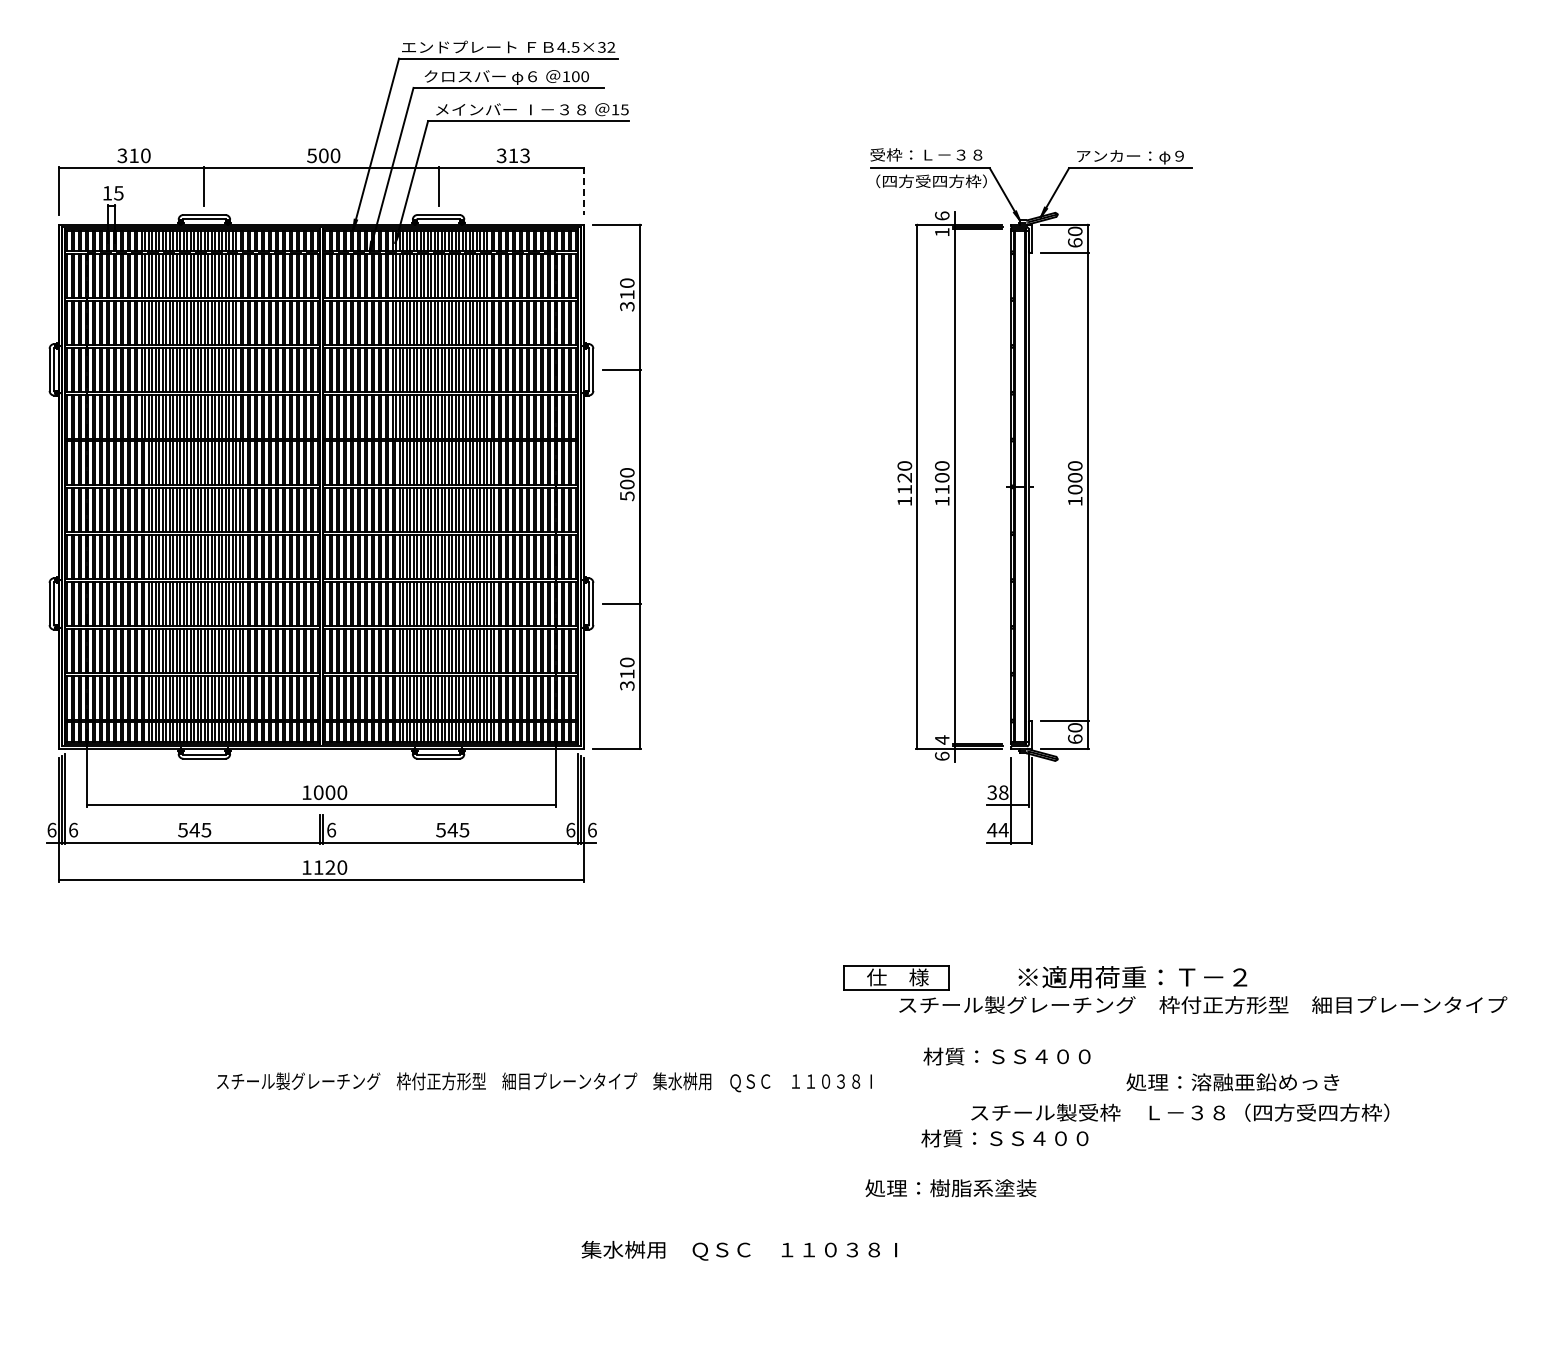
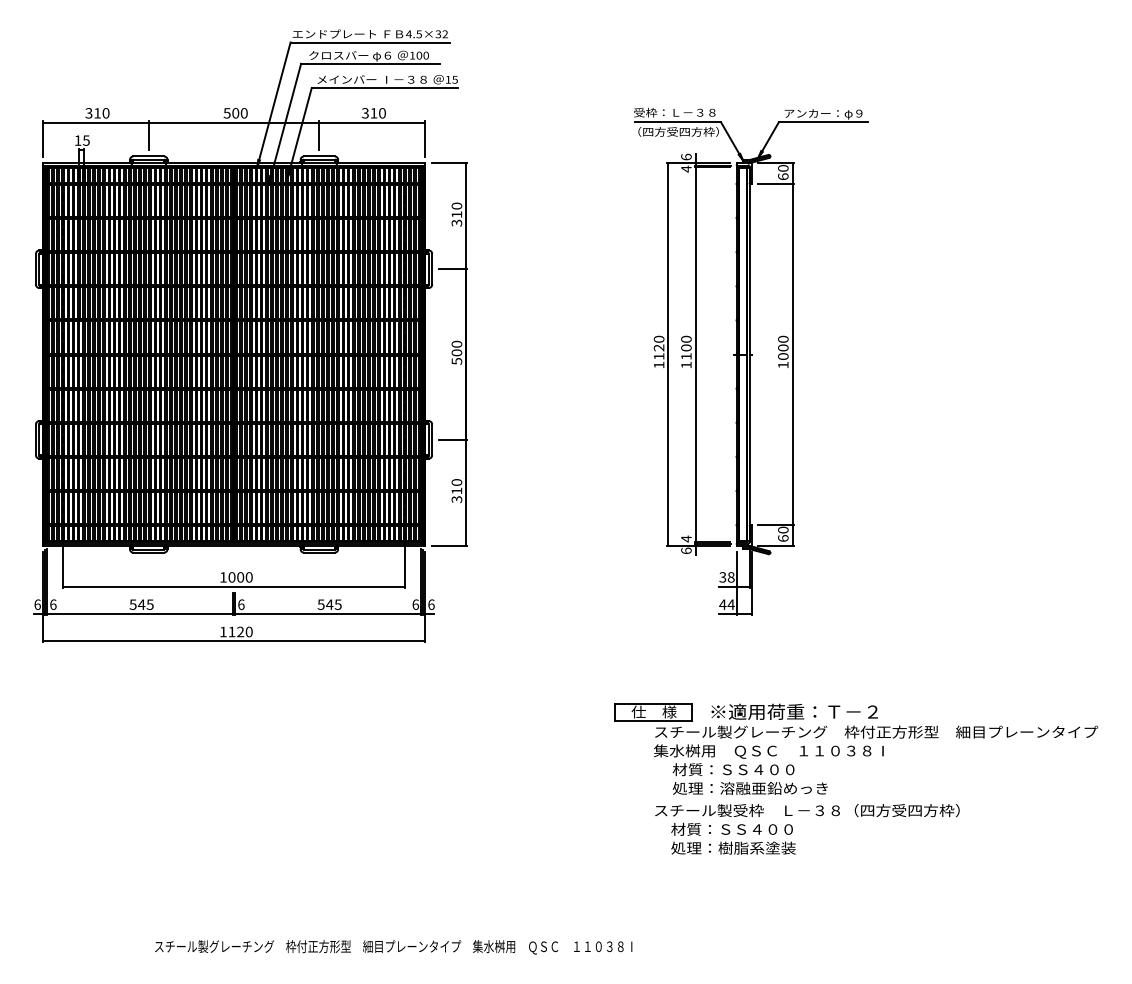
text: (524, 155) -> (382, 113), 313 -> 310
line: (583, 191) -> (424, 139), dashed -> solid
text: (942, 232) -> (686, 169), 1 -> 4
text: (1132, 977) -> (794, 712), moved
text: (544, 1082) -> (393, 947), moved
text: (1232, 1082) -> (749, 788), moved
text: (1180, 1112) -> (807, 810), moved
text: (950, 1188) -> (733, 848), moved
text: (739, 1250) -> (768, 751), moved

